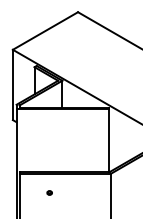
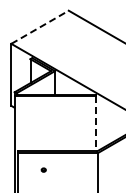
line: (45, 31) -> (40, 27), solid -> dashed
line: (109, 140) -> (96, 123), solid -> dashed

